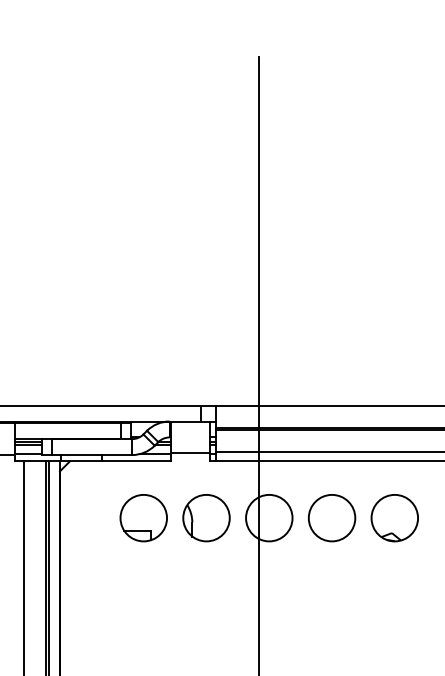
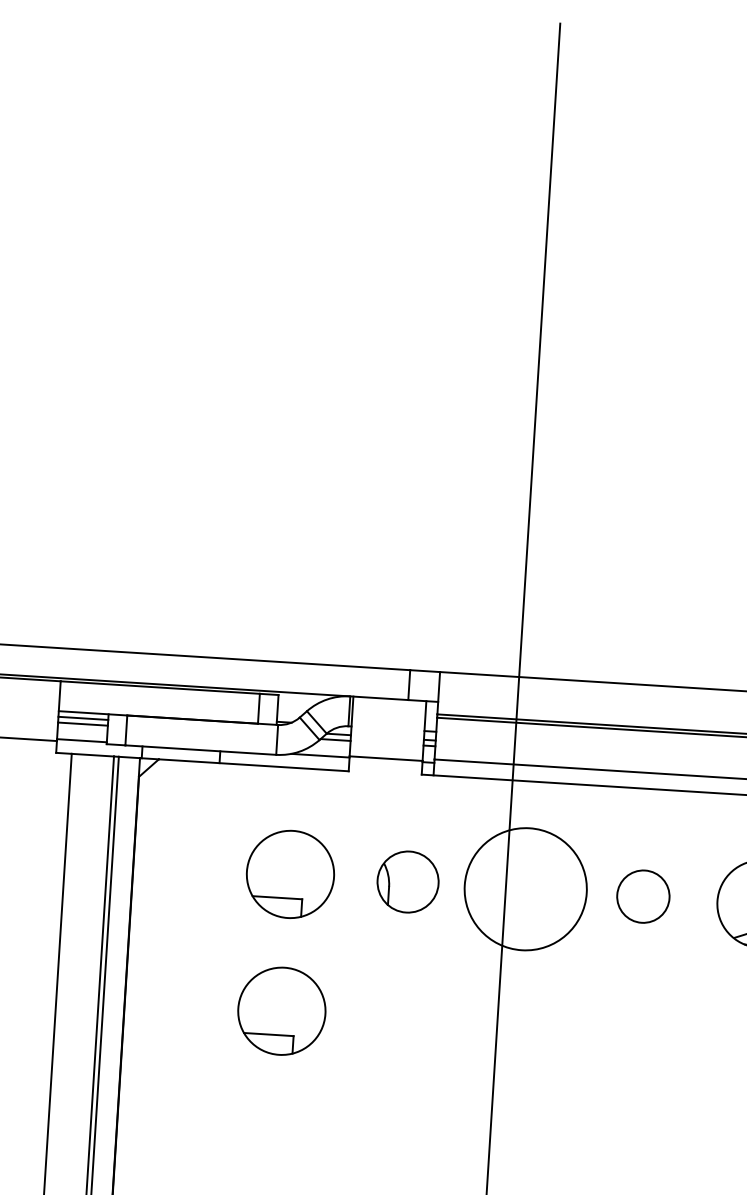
circle: (269, 517) -> (526, 888), size x1.4
circle: (331, 517) -> (642, 895), size x0.6
part: (206, 518) -> (408, 882), size x0.7
part: (143, 591) -> (281, 1011), added

